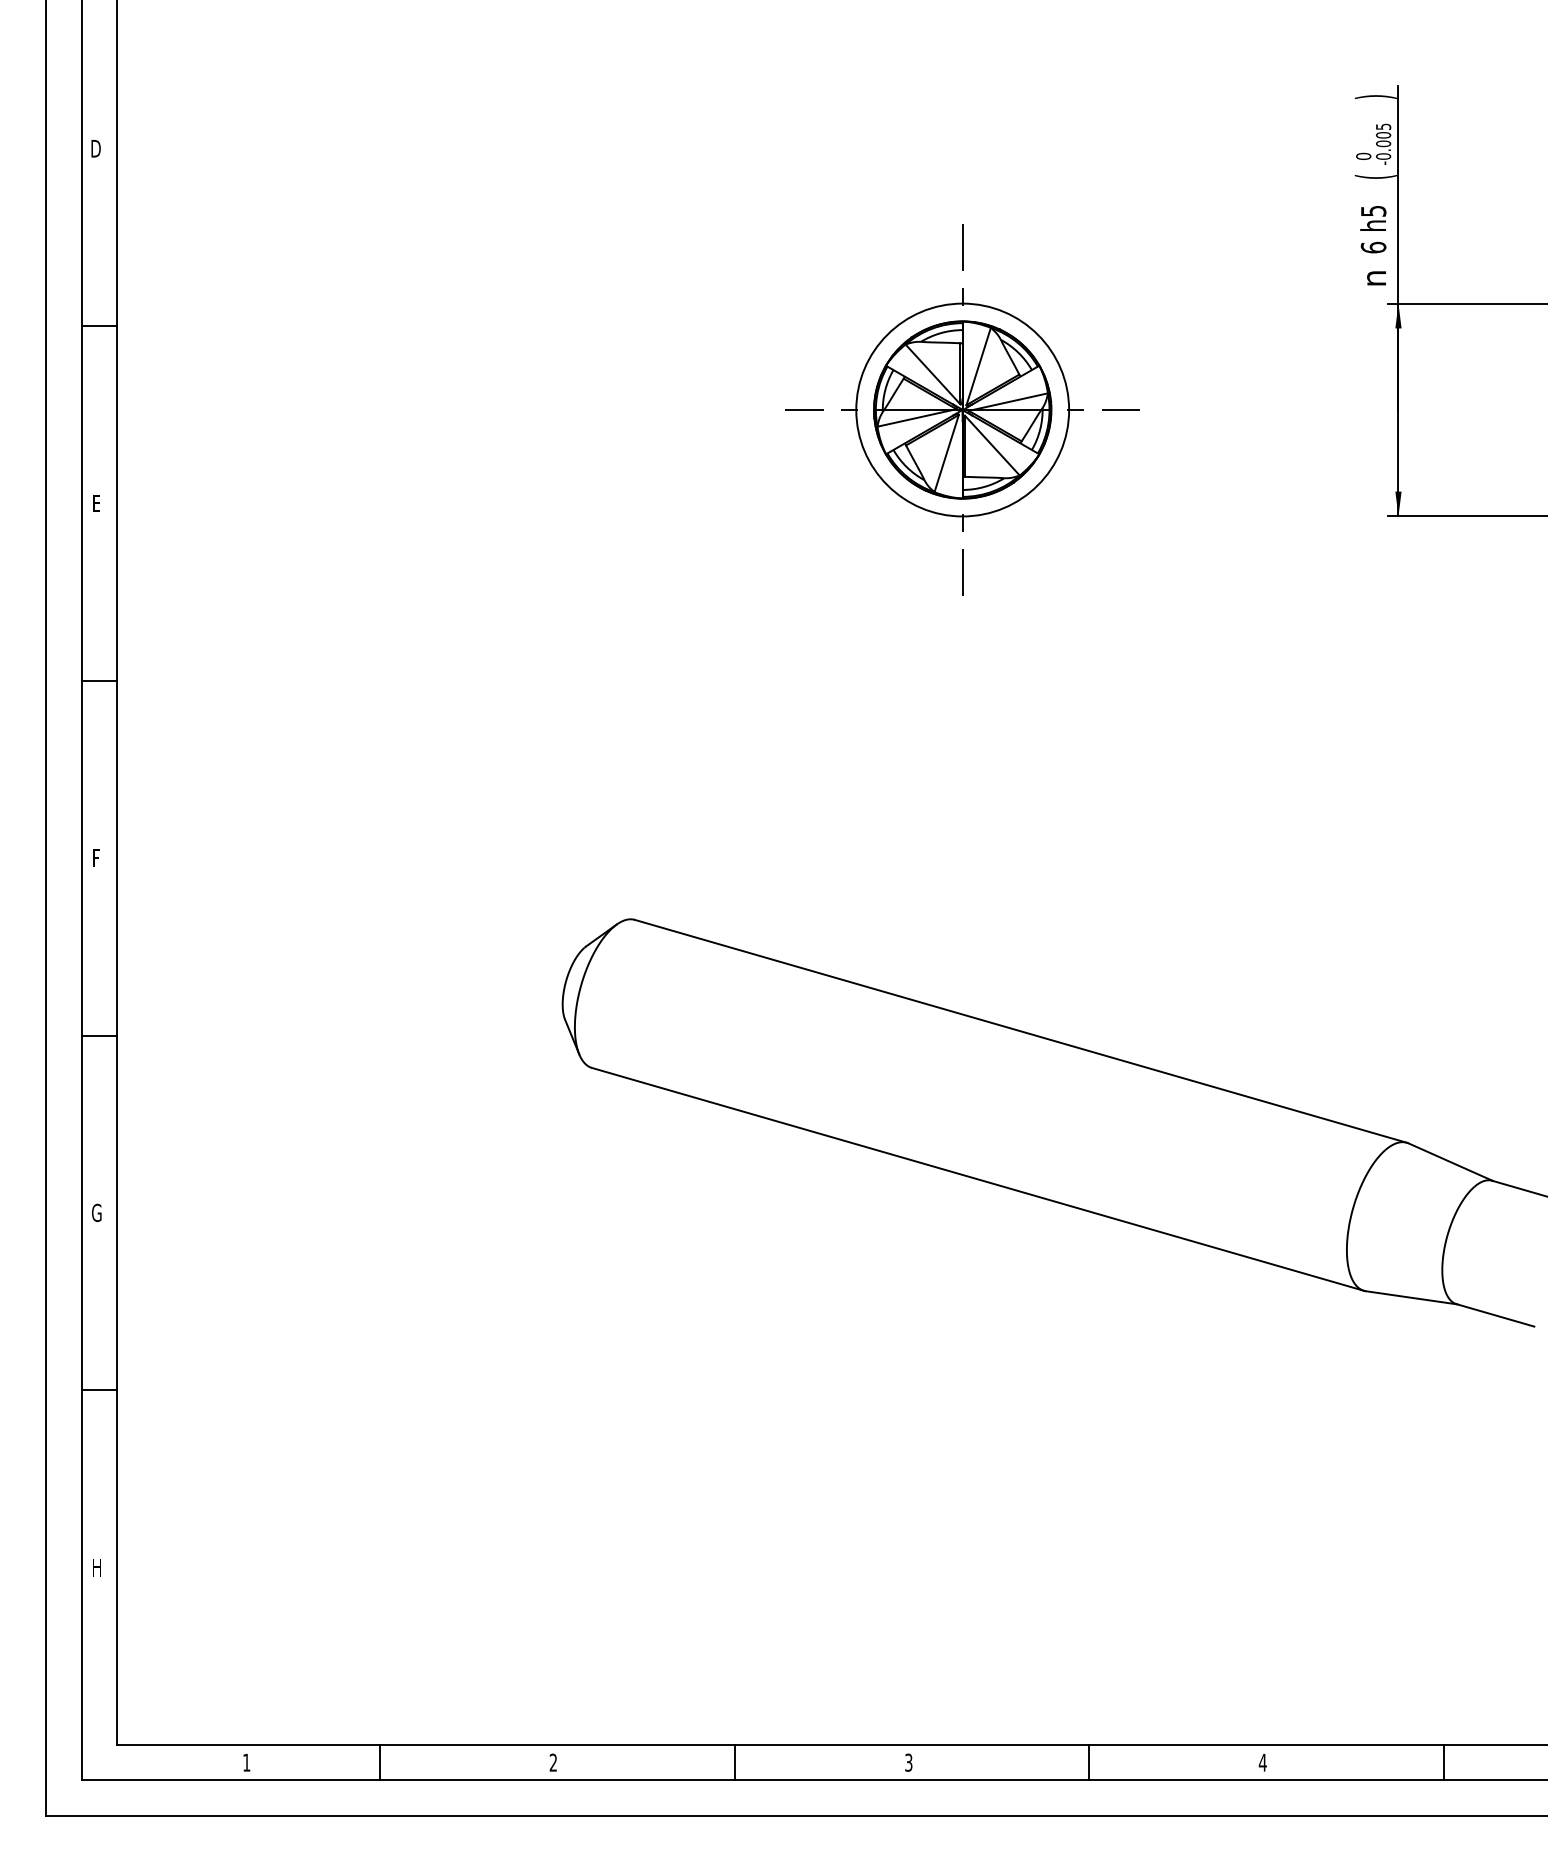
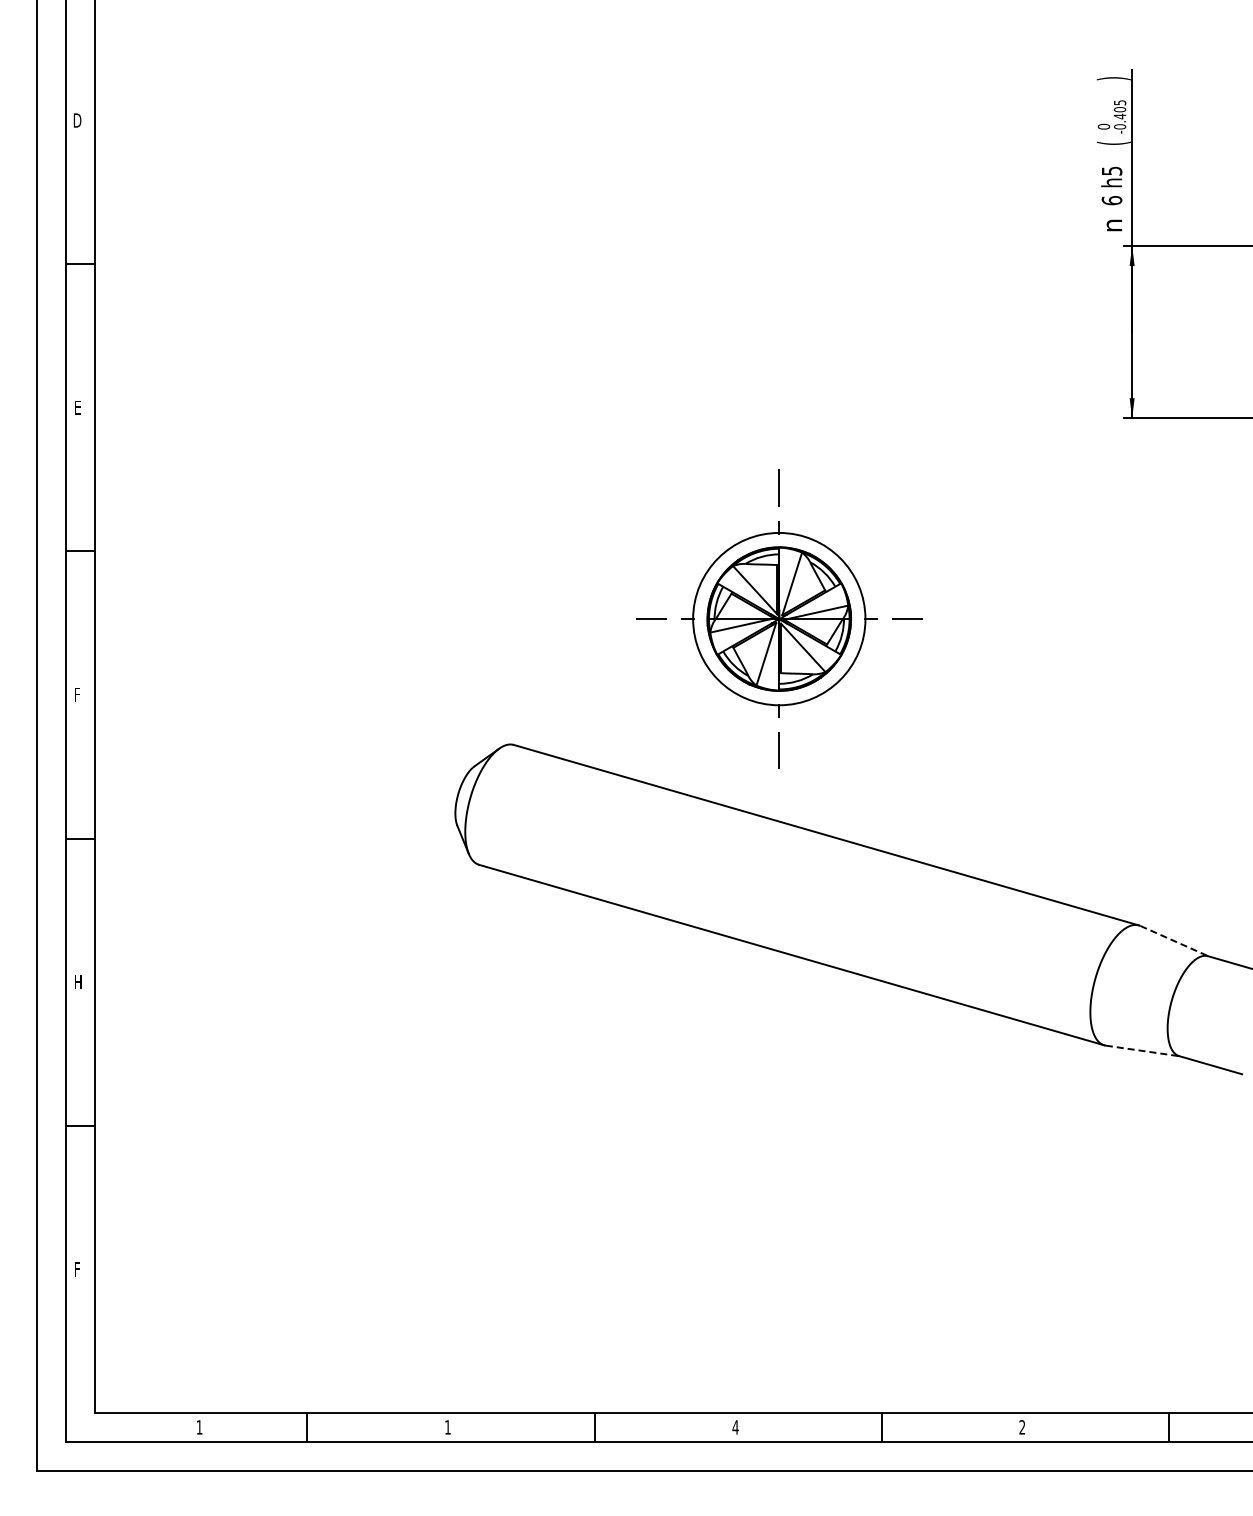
text: (1382, 143) -> (1119, 116), -0.005 -> -0.405
part: (962, 409) -> (779, 618), moved
line: (1452, 1162) -> (1175, 941), solid -> dashed
text: (95, 1212) -> (77, 981), G -> H
line: (1412, 1298) -> (1143, 1051), solid -> dashed
text: (97, 1567) -> (78, 1269), H -> F
text: (552, 1762) -> (447, 1427), 2 -> 1
text: (908, 1762) -> (735, 1427), 3 -> 4
text: (1263, 1762) -> (1022, 1427), 4 -> 2

